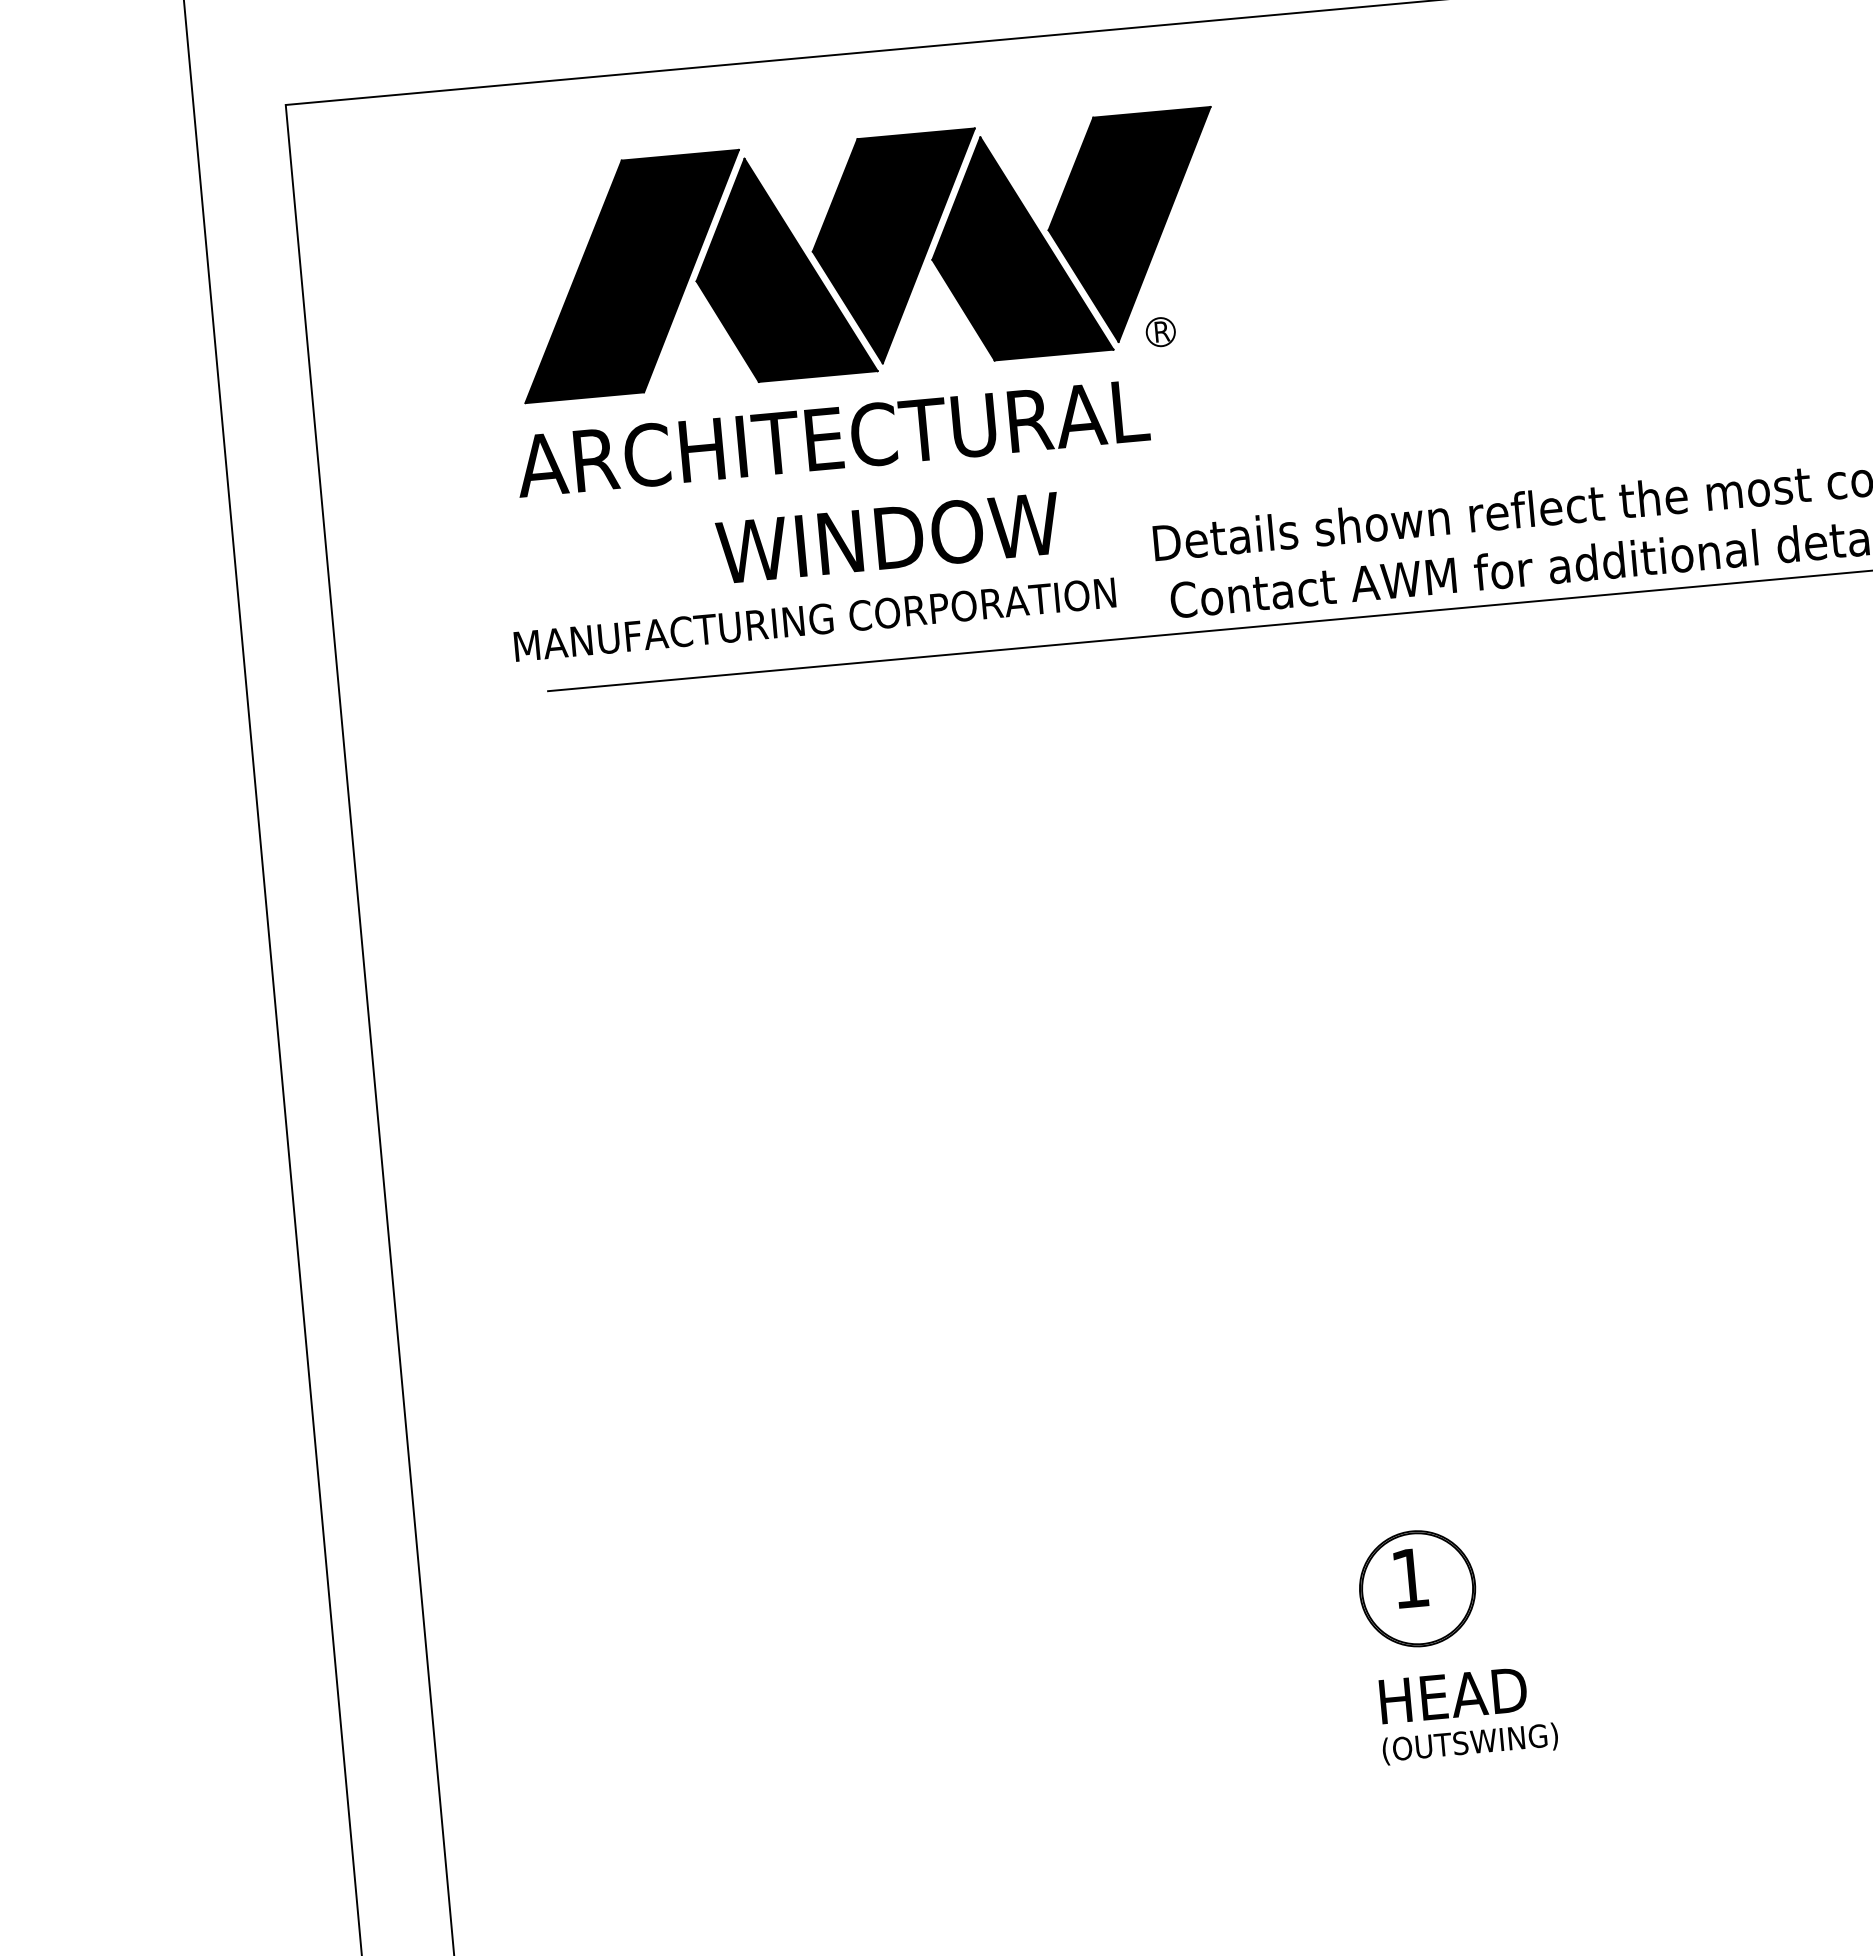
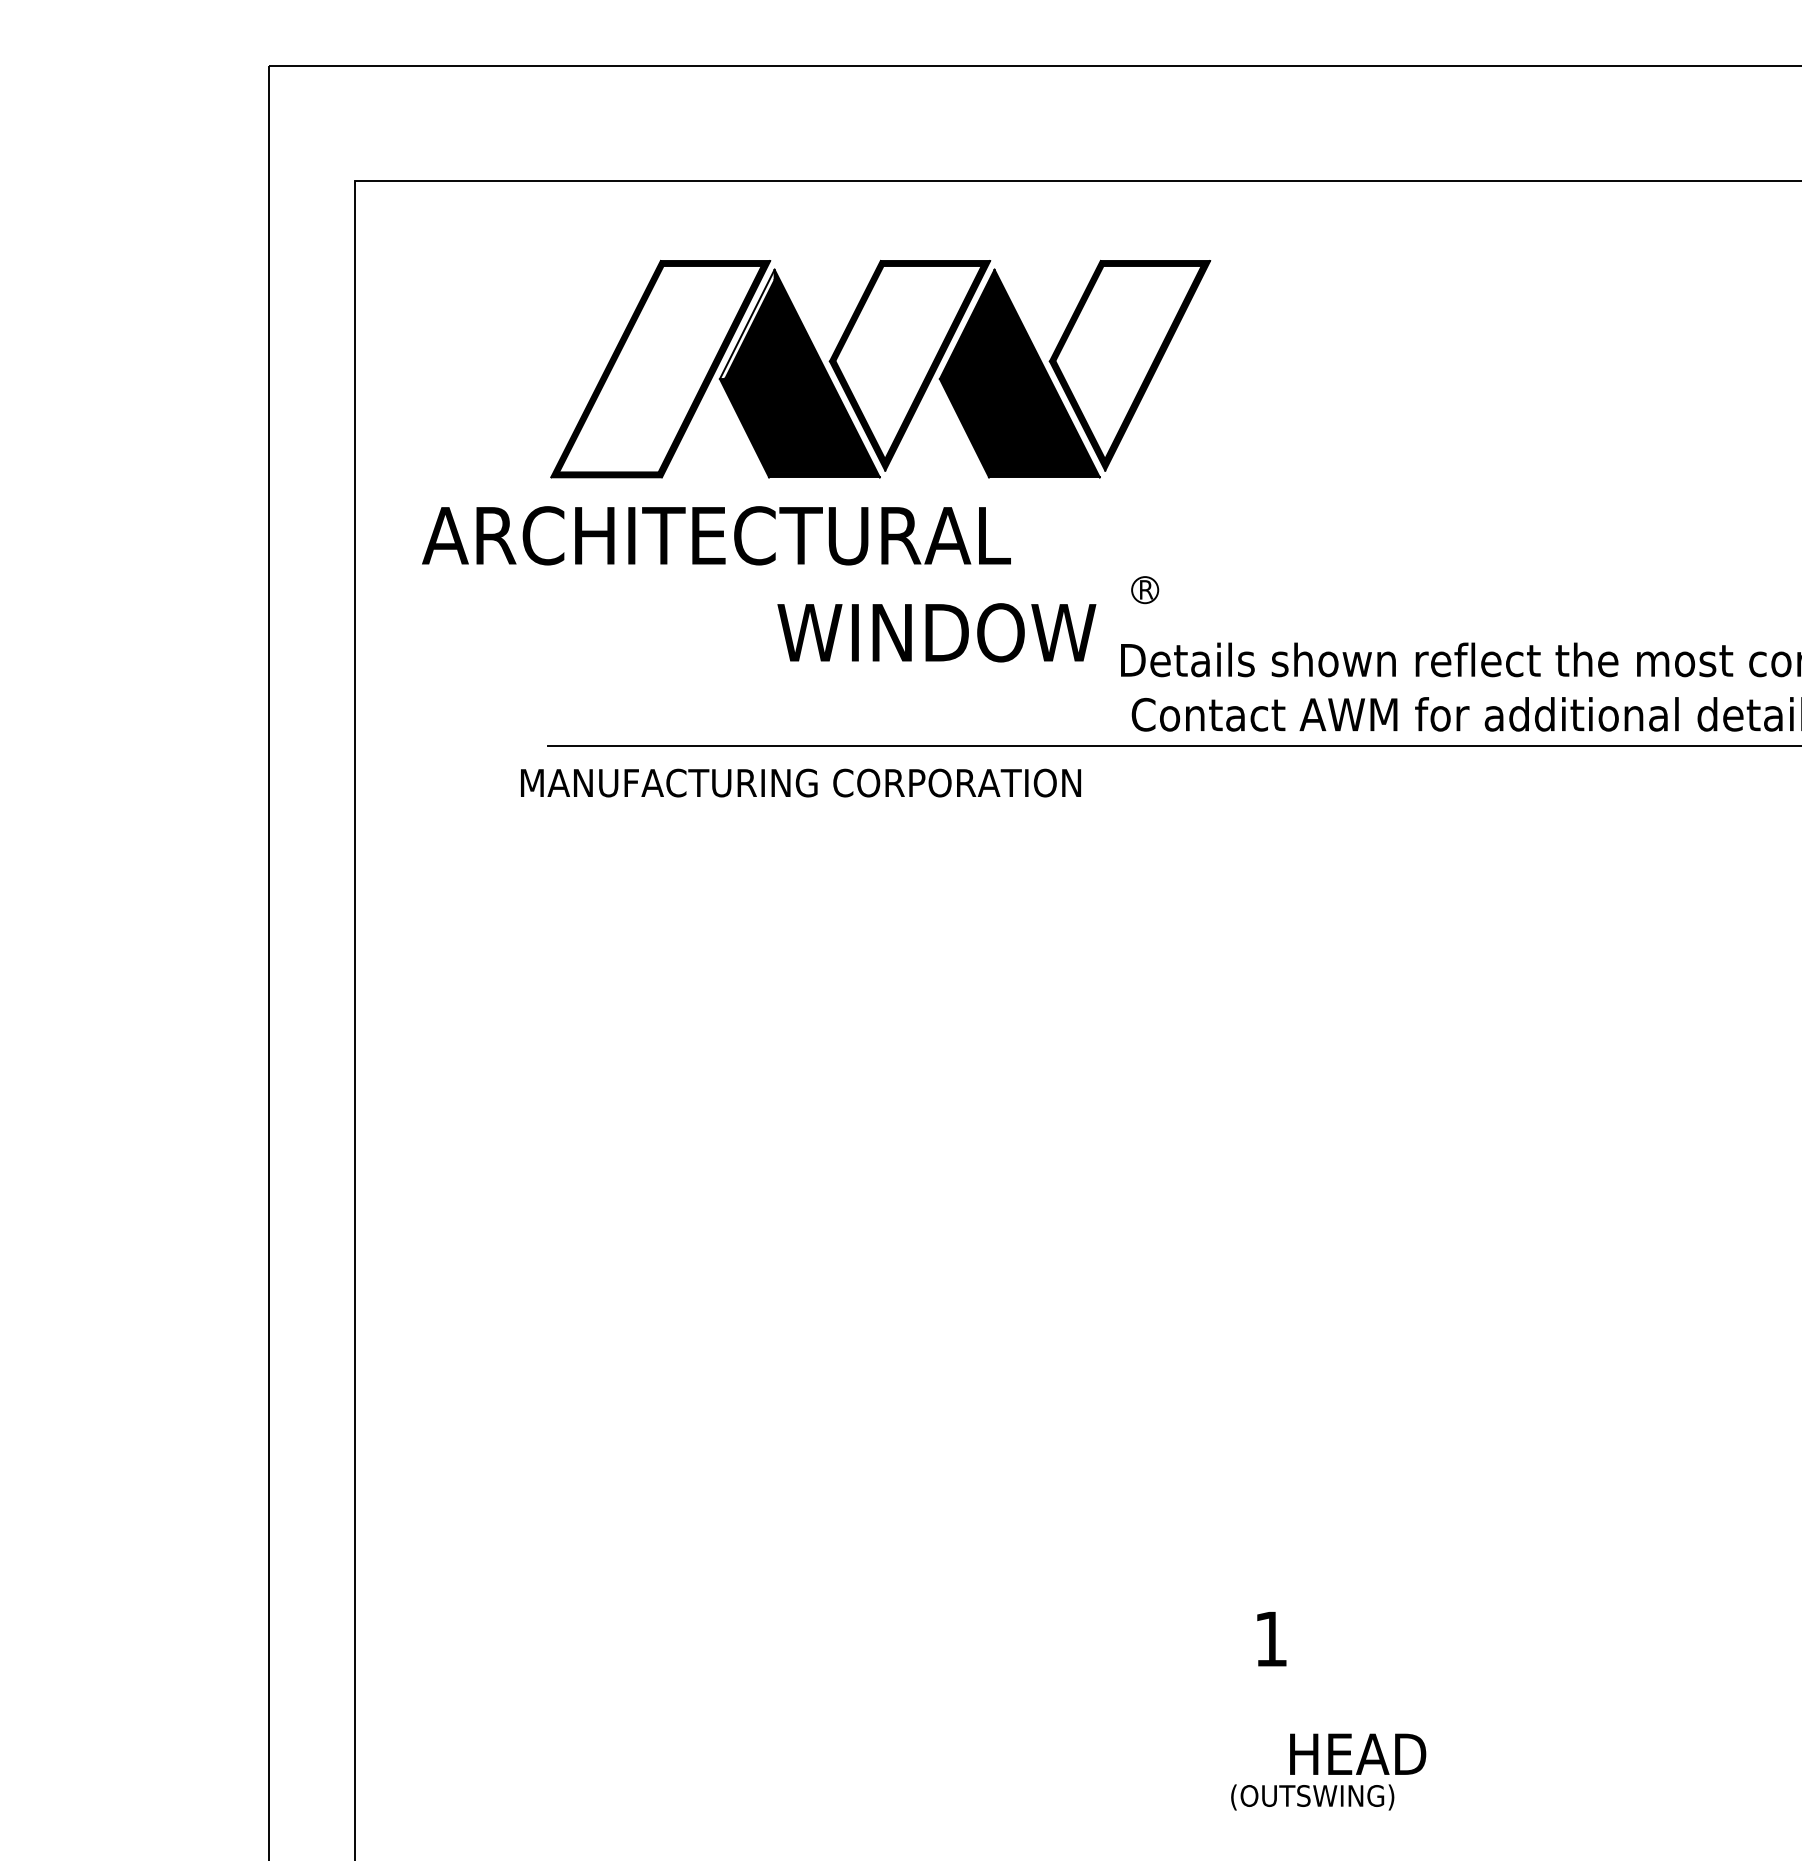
fill: (719, 220) -> (746, 324), removed
fill: (1132, 223) -> (1128, 362), removed
fill: (897, 245) -> (908, 362), removed
fill: (630, 275) -> (659, 368), removed
part: (1161, 332) -> (1145, 590), moved
text: (832, 438) -> (716, 535), moved
text: (888, 537) -> (936, 632), moved
text: (814, 619) -> (800, 782), moved
part: (1417, 1588) -> (1276, 1649), removed
text: (1453, 1694) -> (1358, 1753), moved

